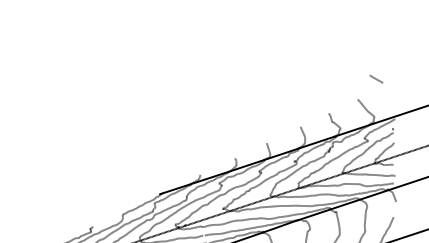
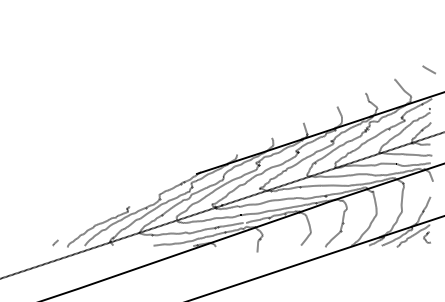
line: (375, 78) -> (428, 69), moved

